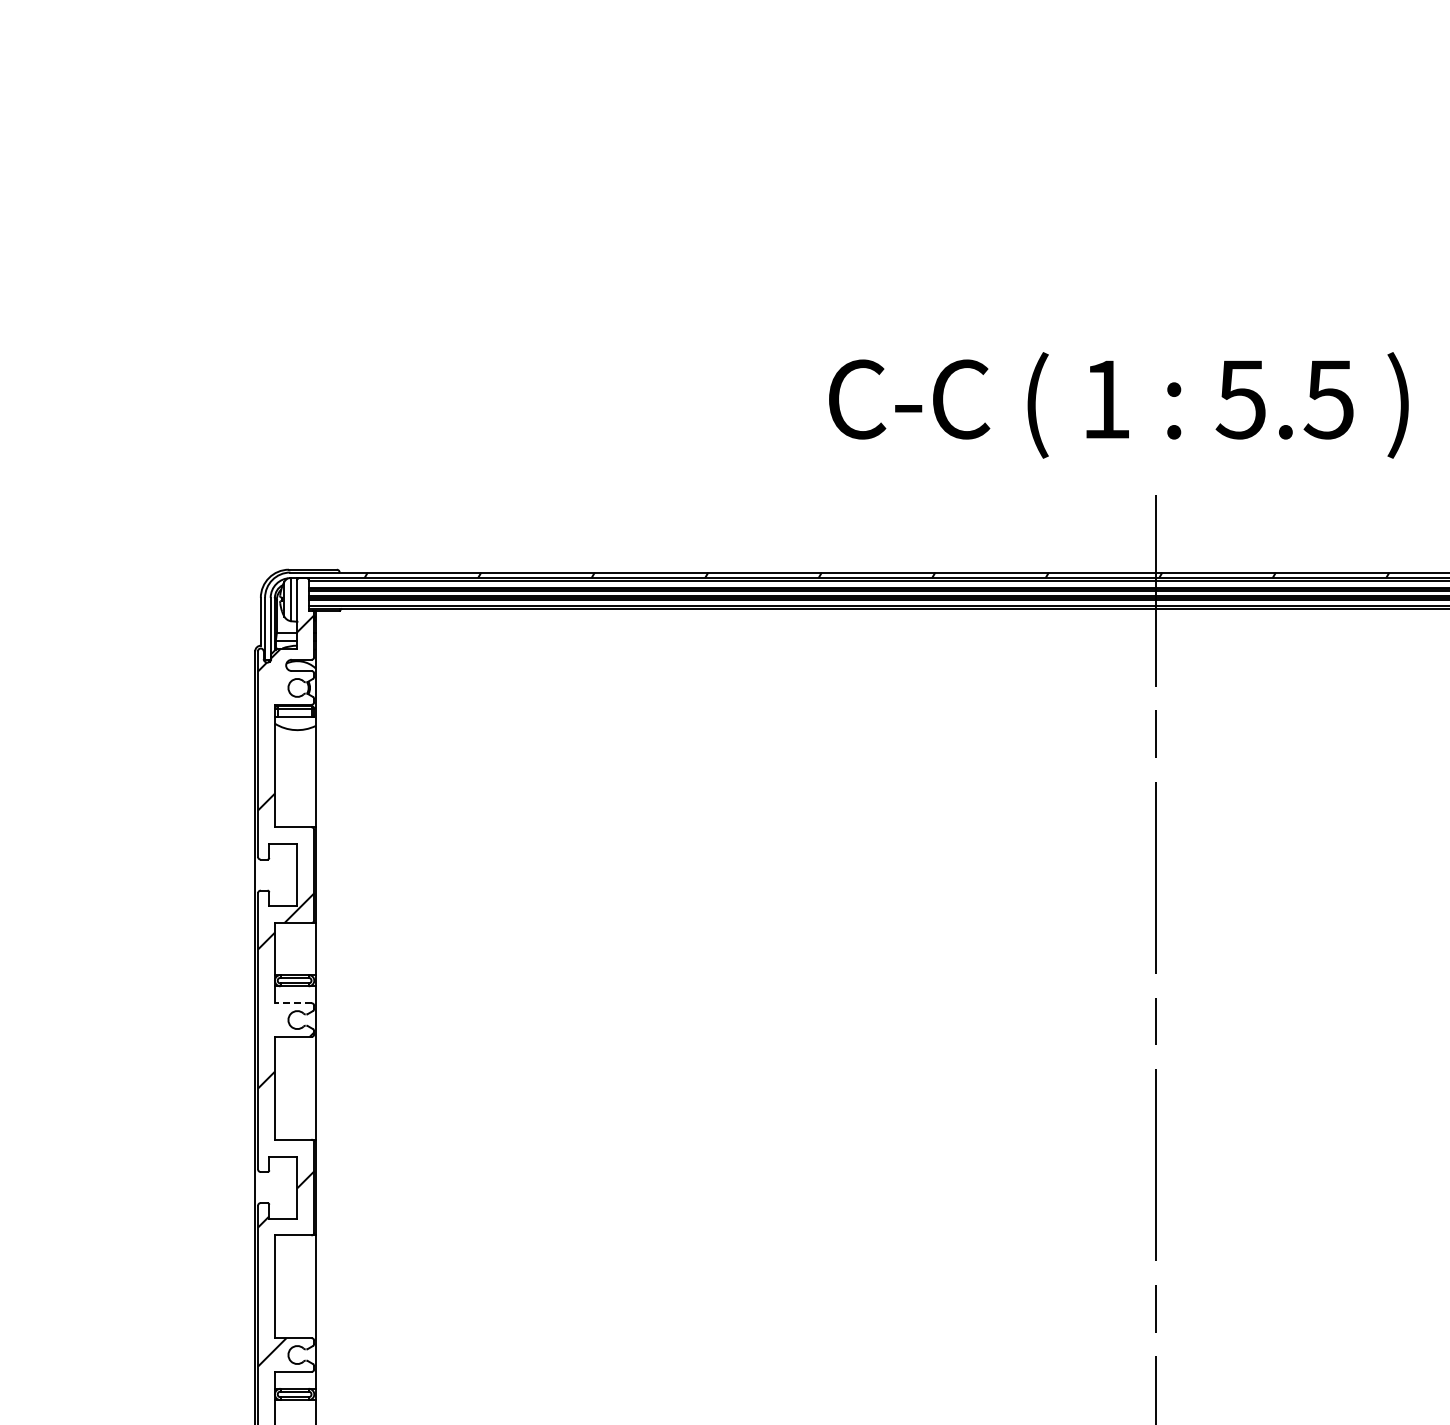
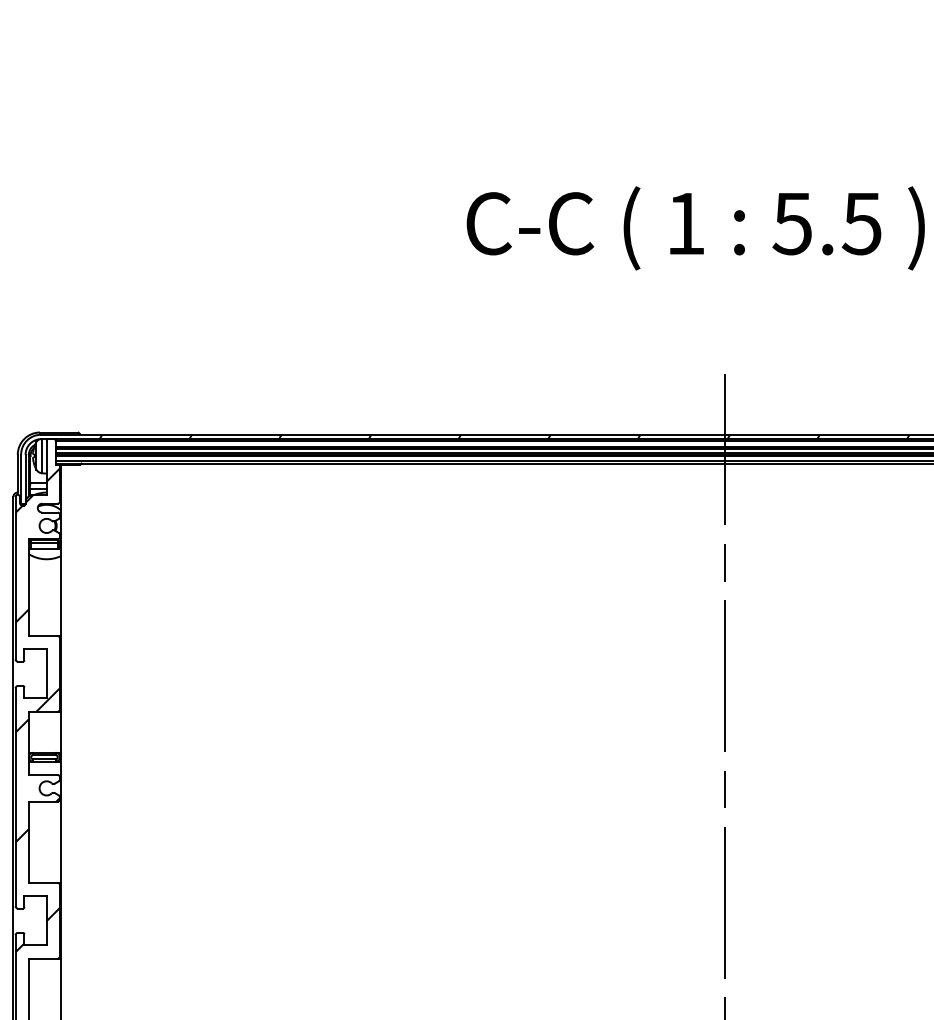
text: (1118, 405) -> (695, 228), moved
line: (292, 1003) -> (42, 775), dashed -> solid

